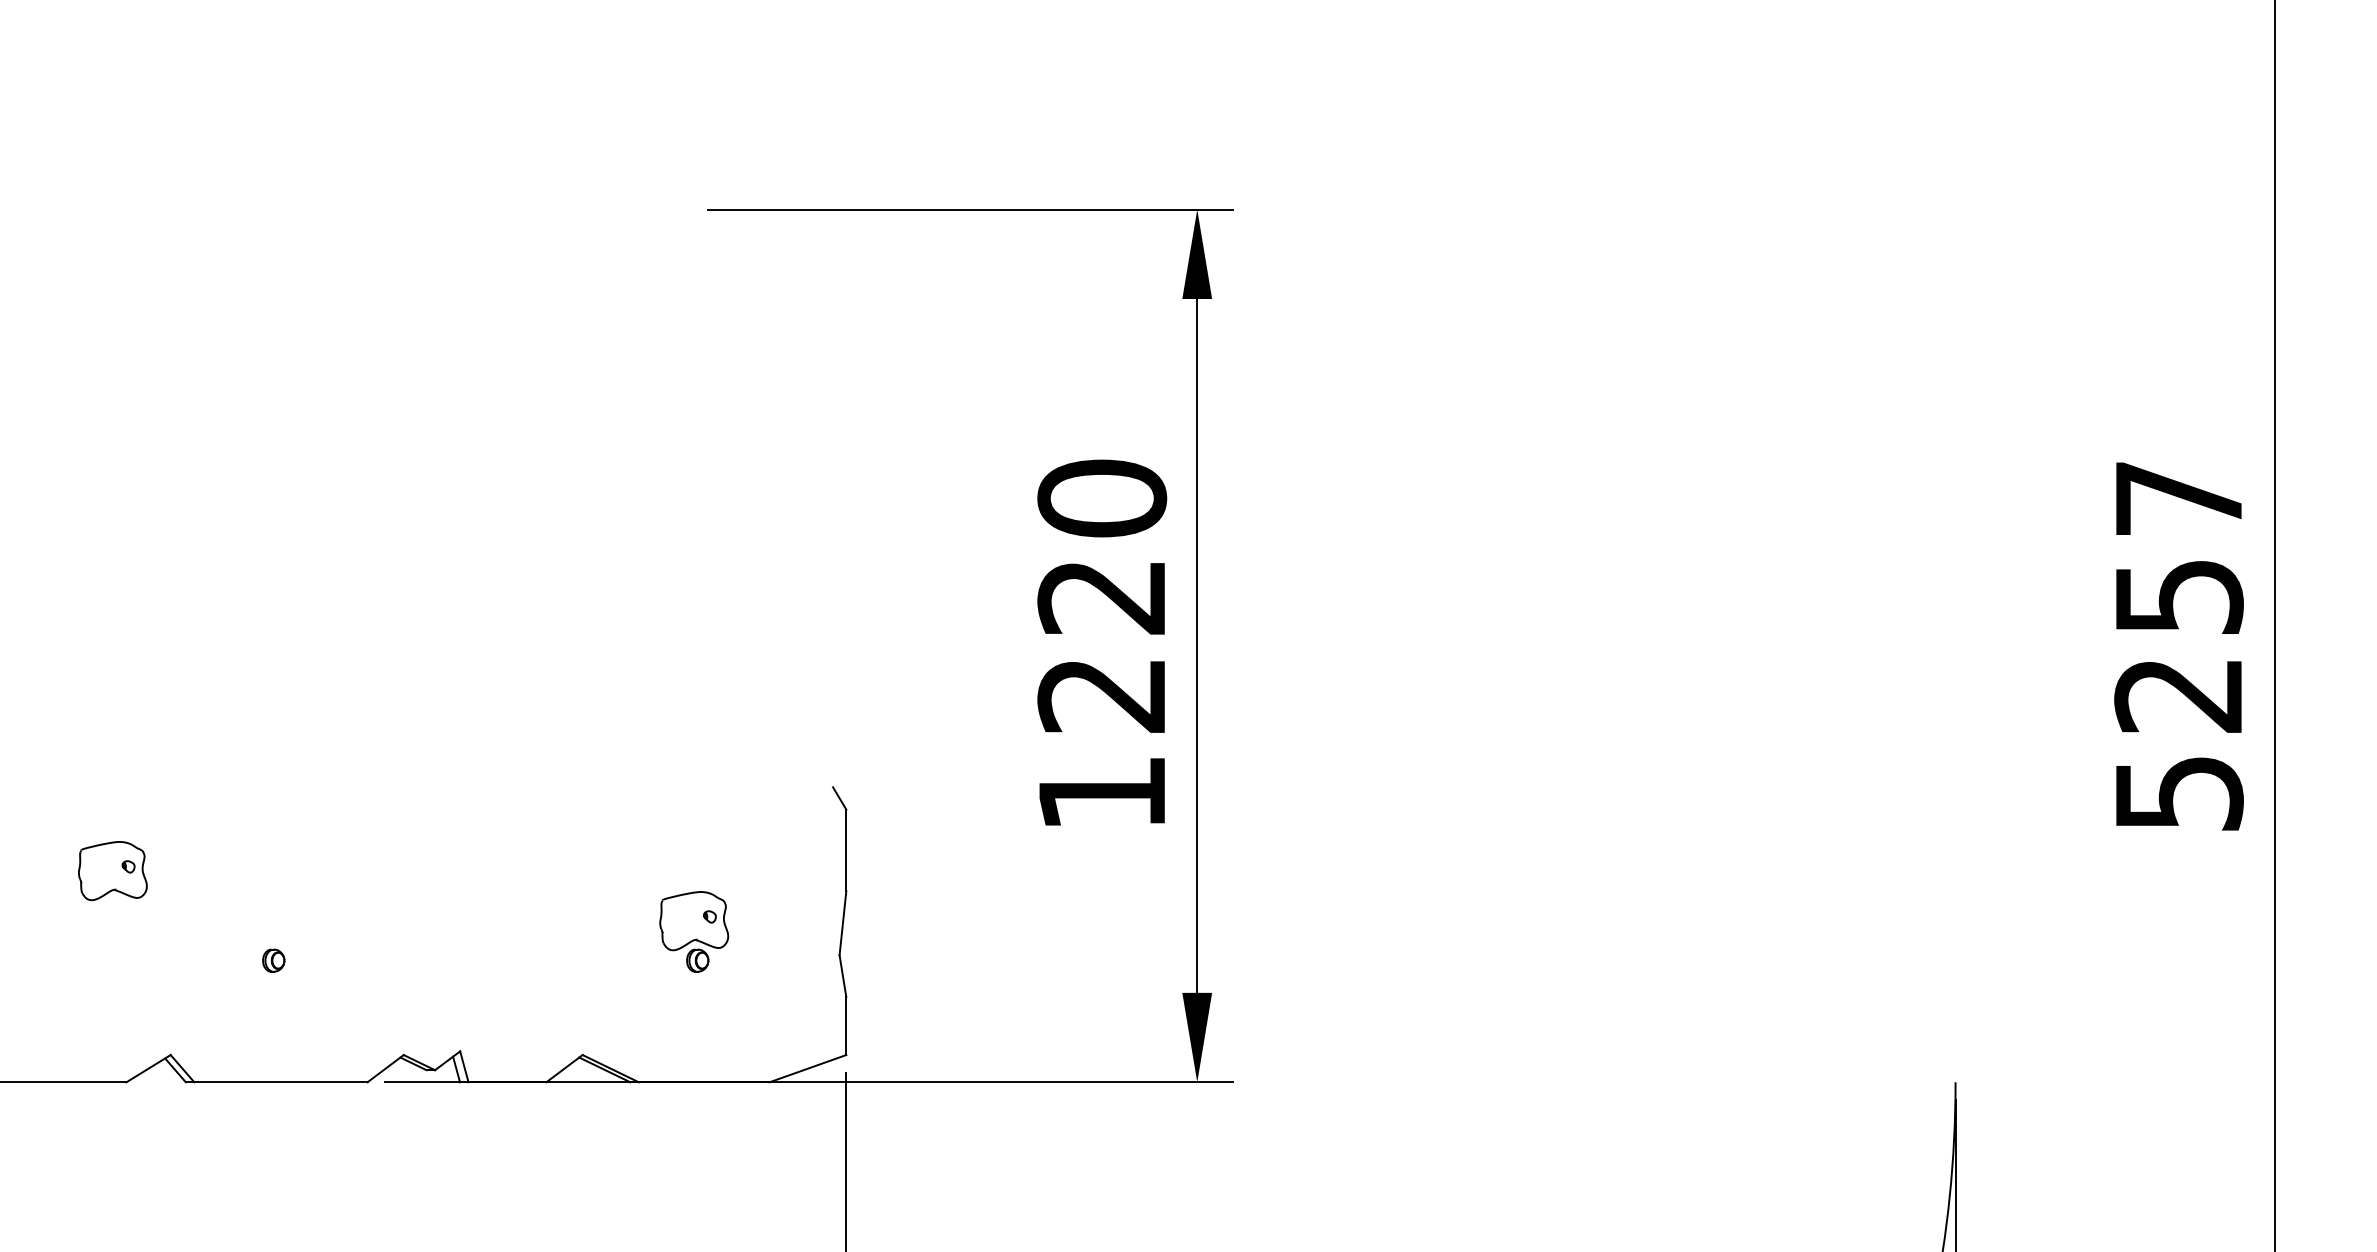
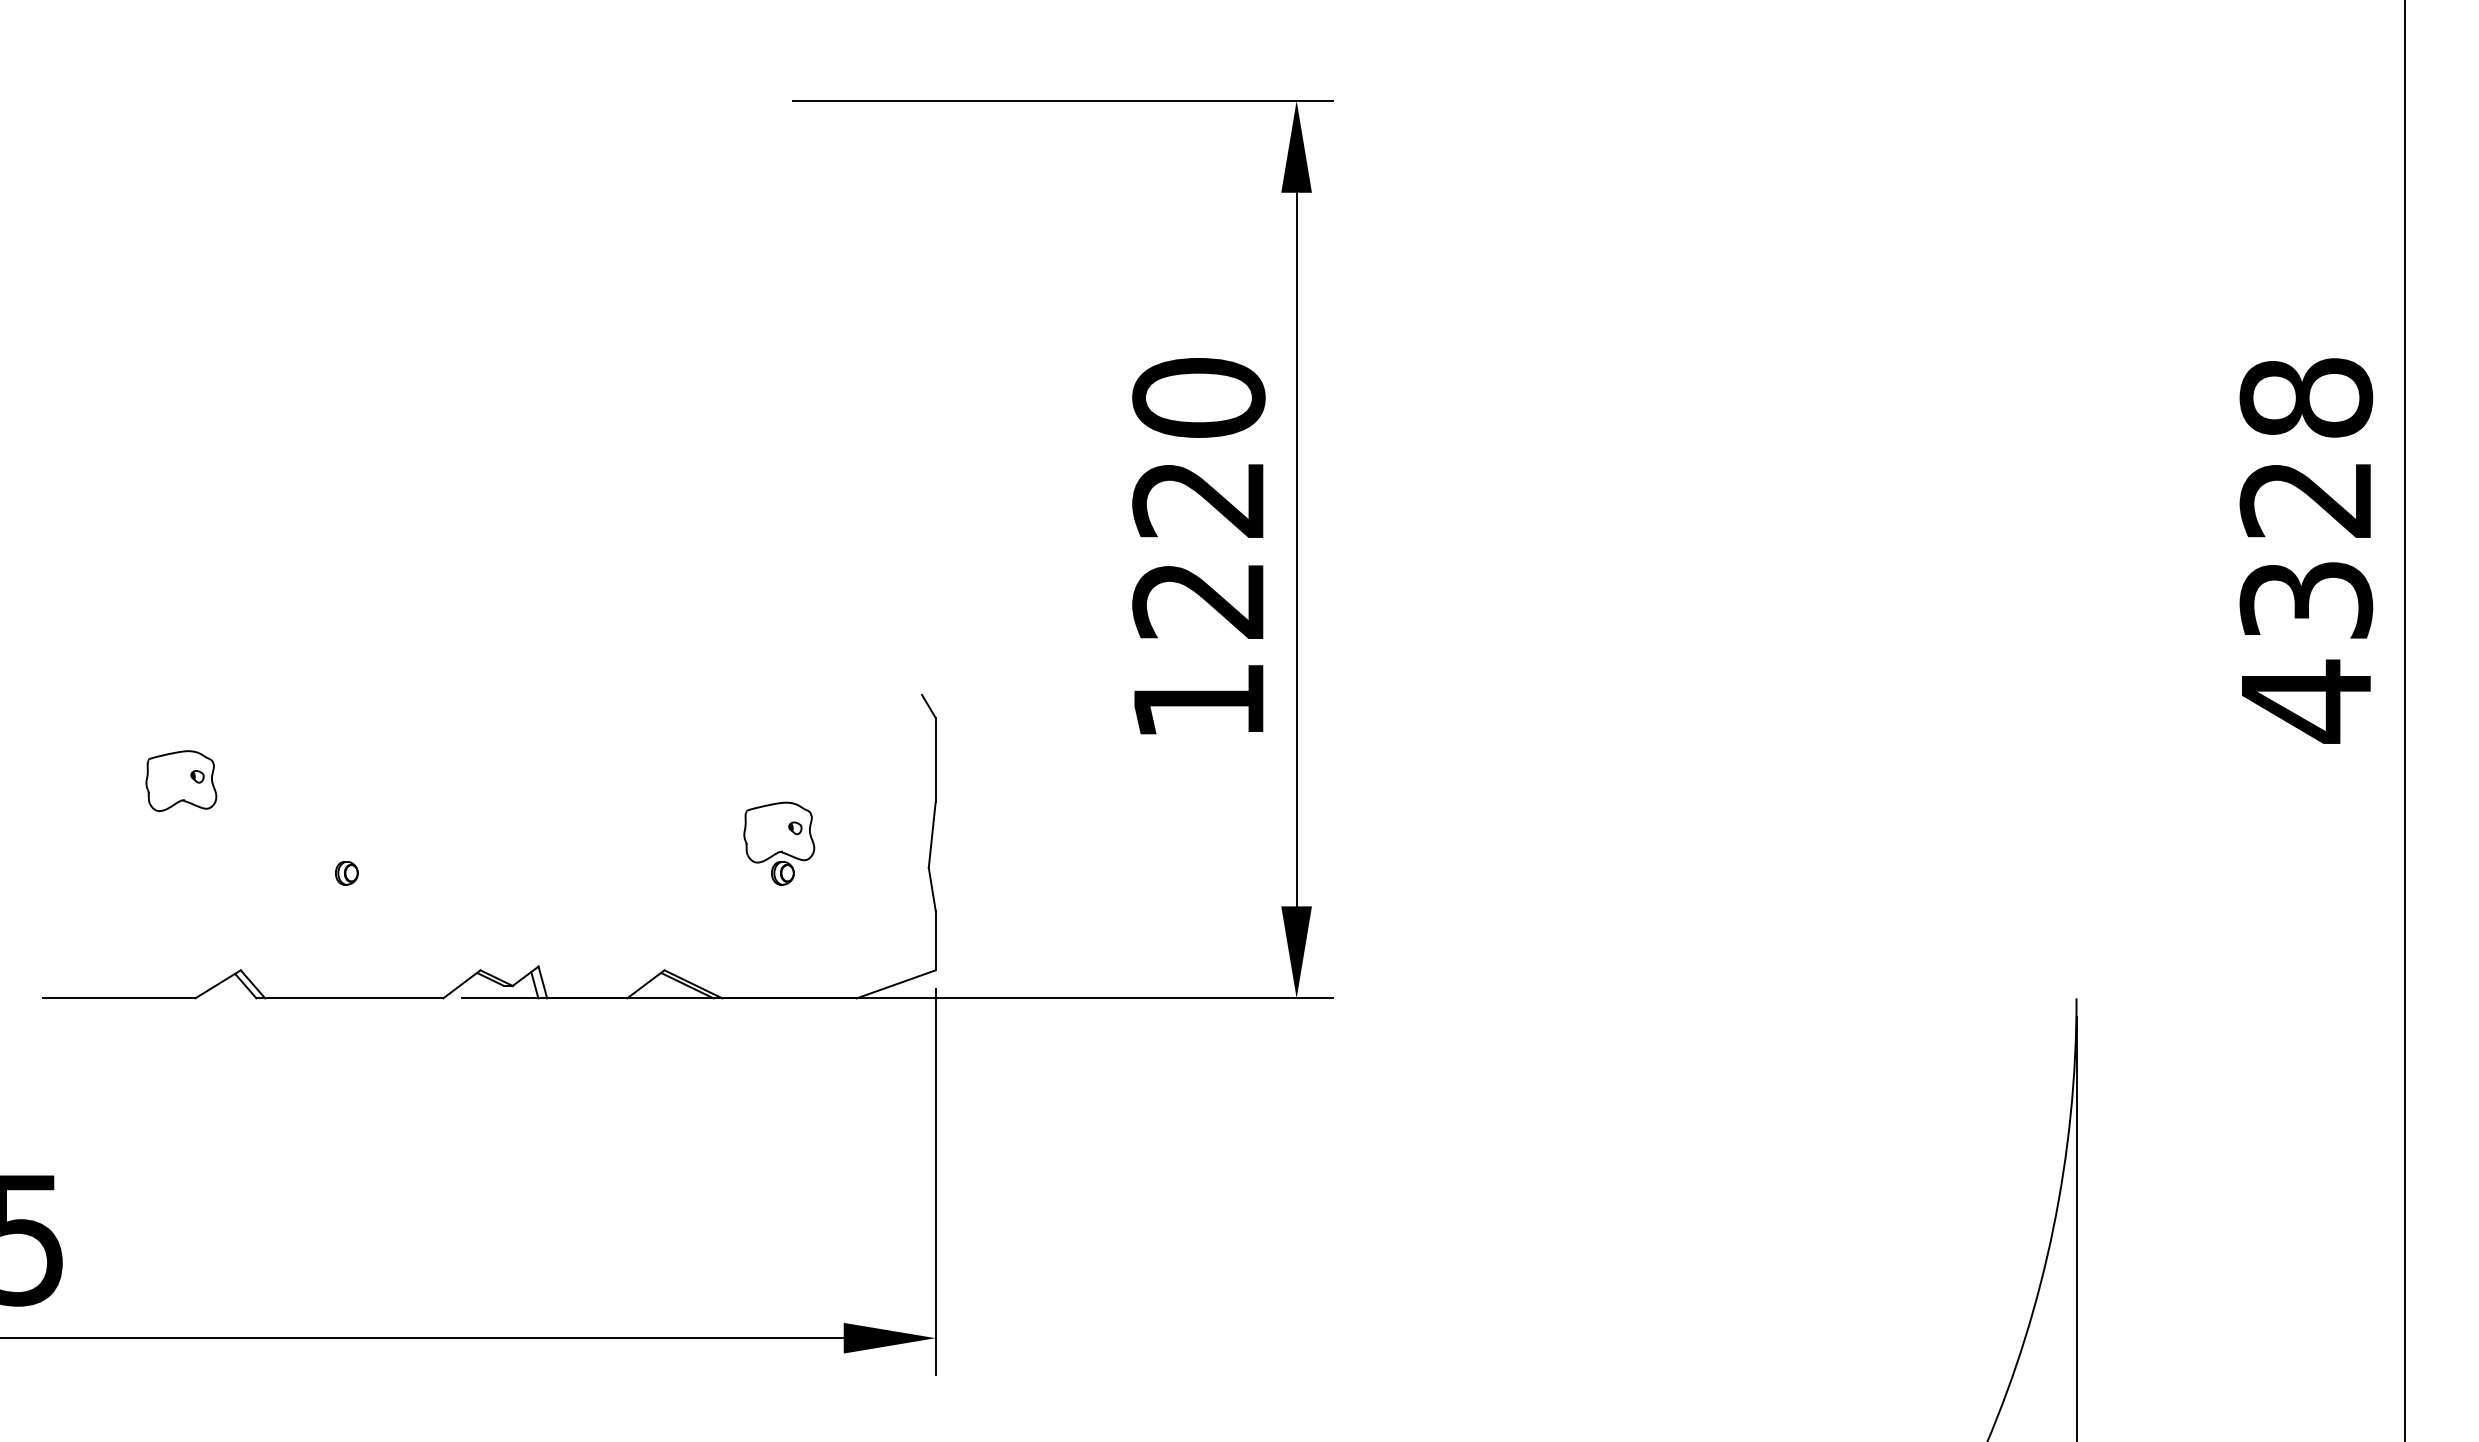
text: (2179, 646) -> (2306, 550), 5257 -> 4328

